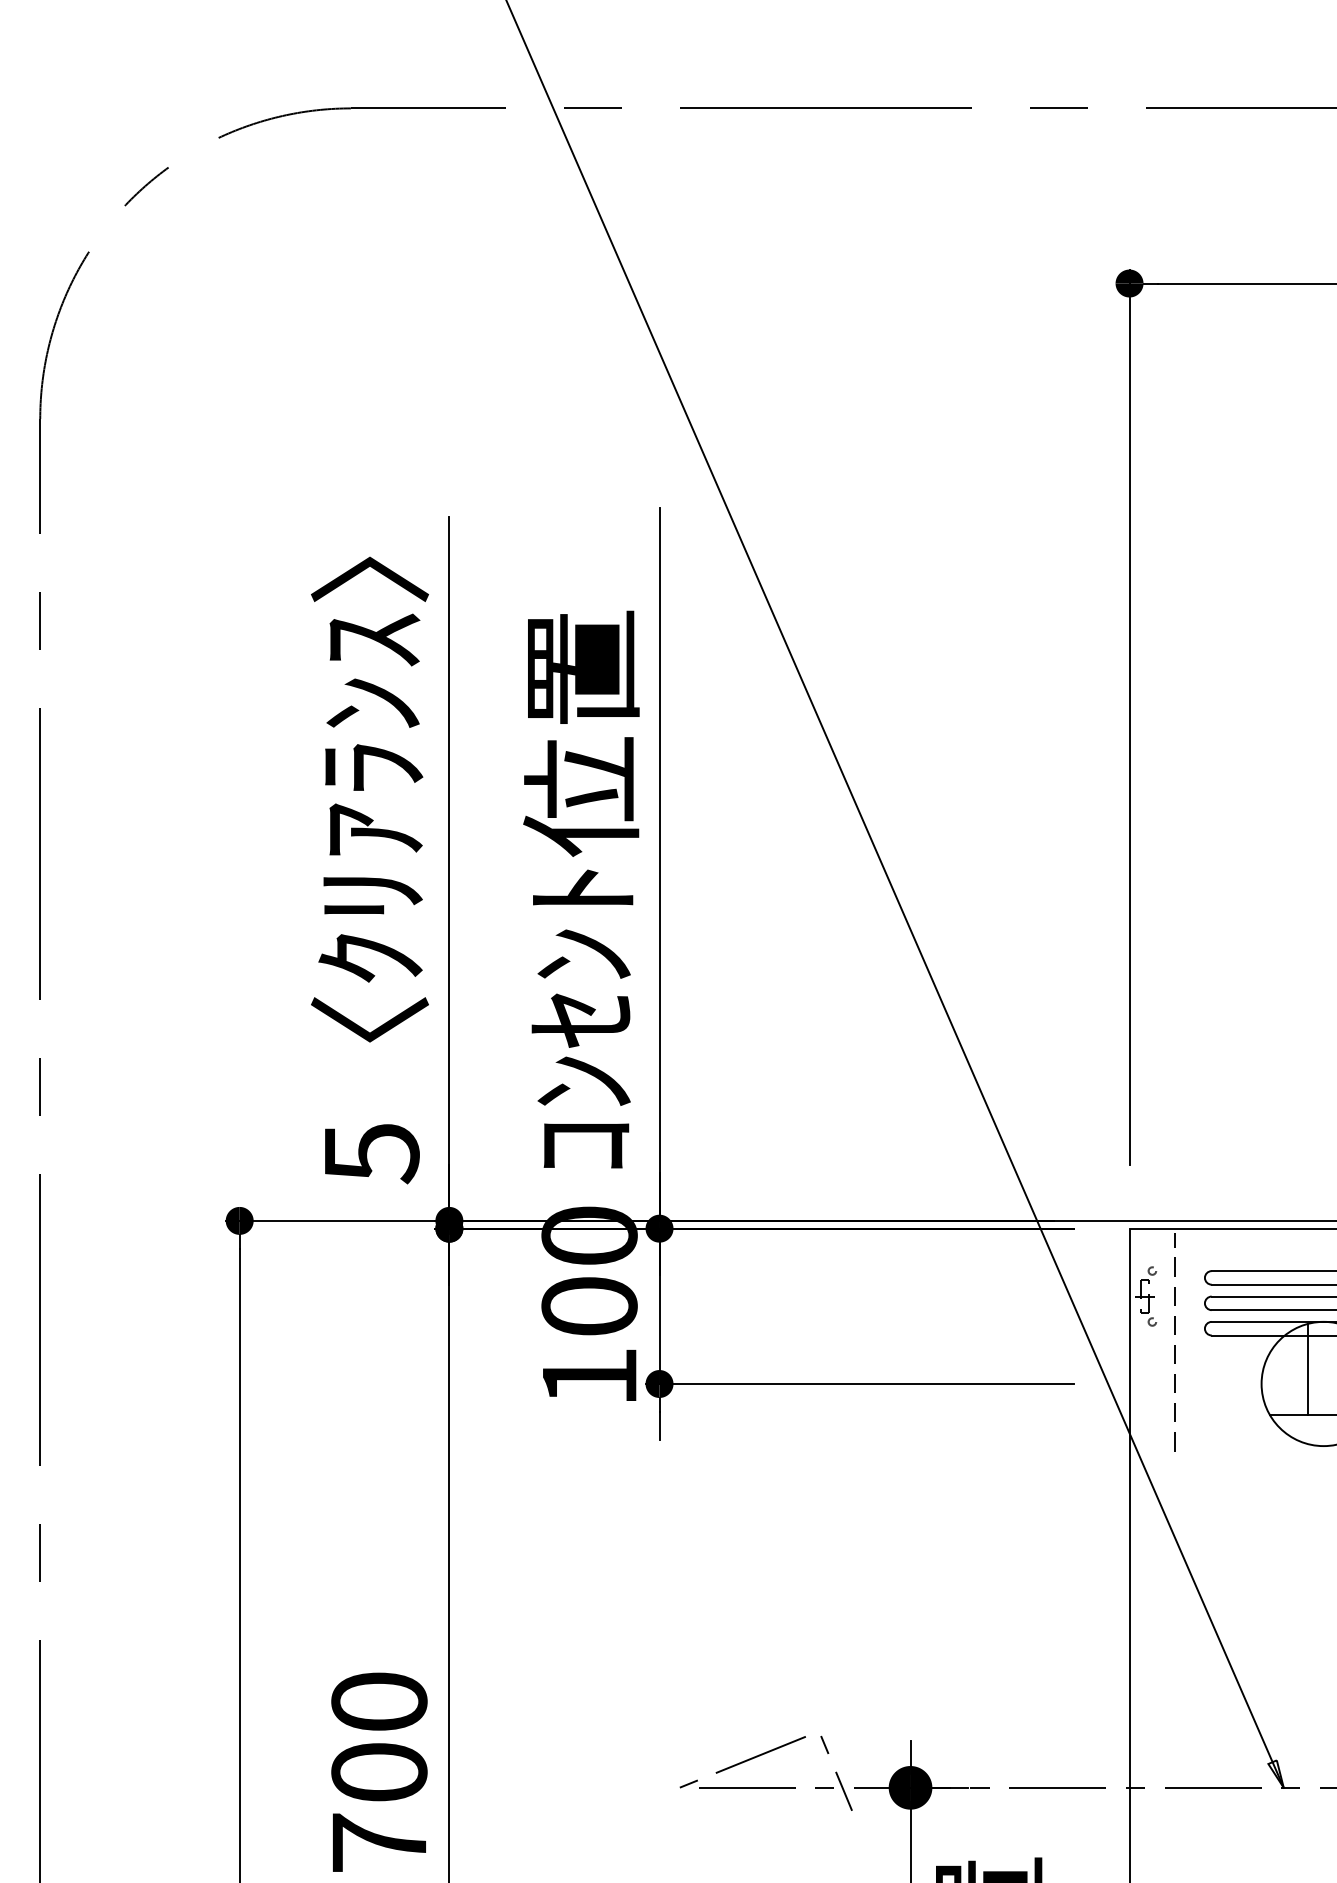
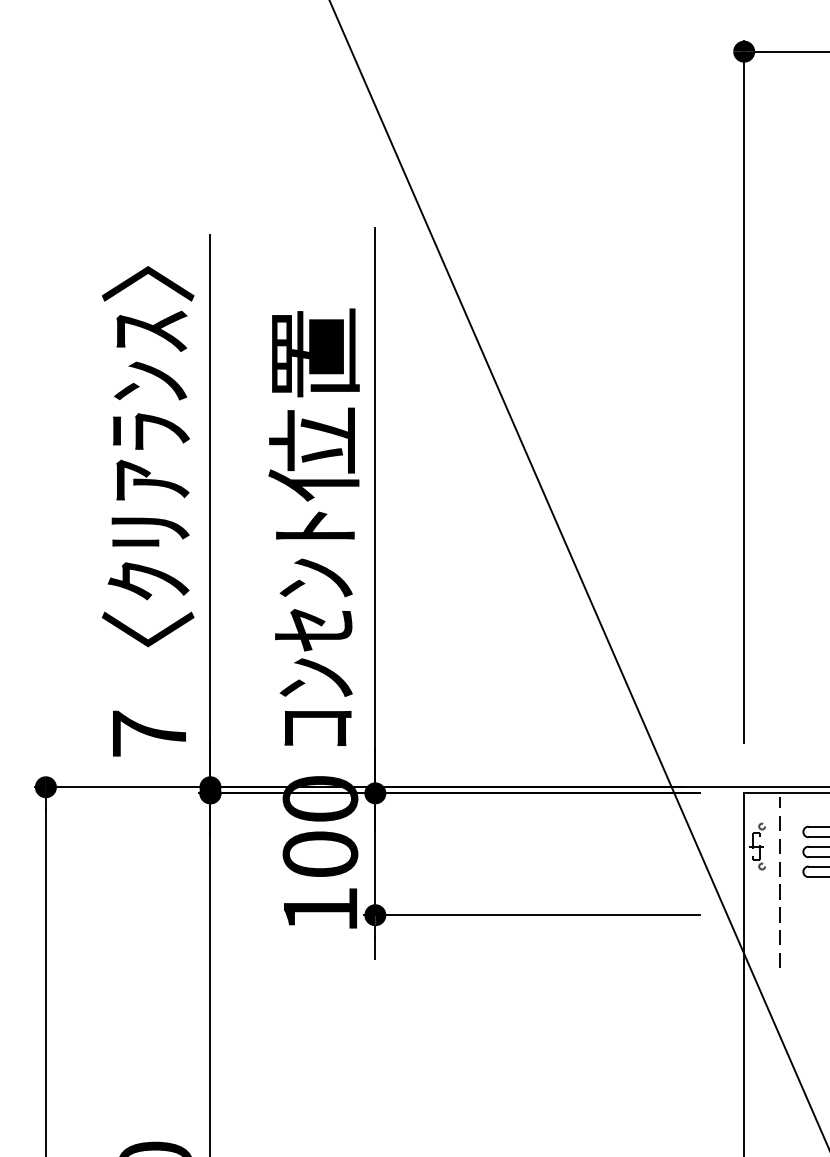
text: (372, 1153) -> (150, 734), 5 -> 7

